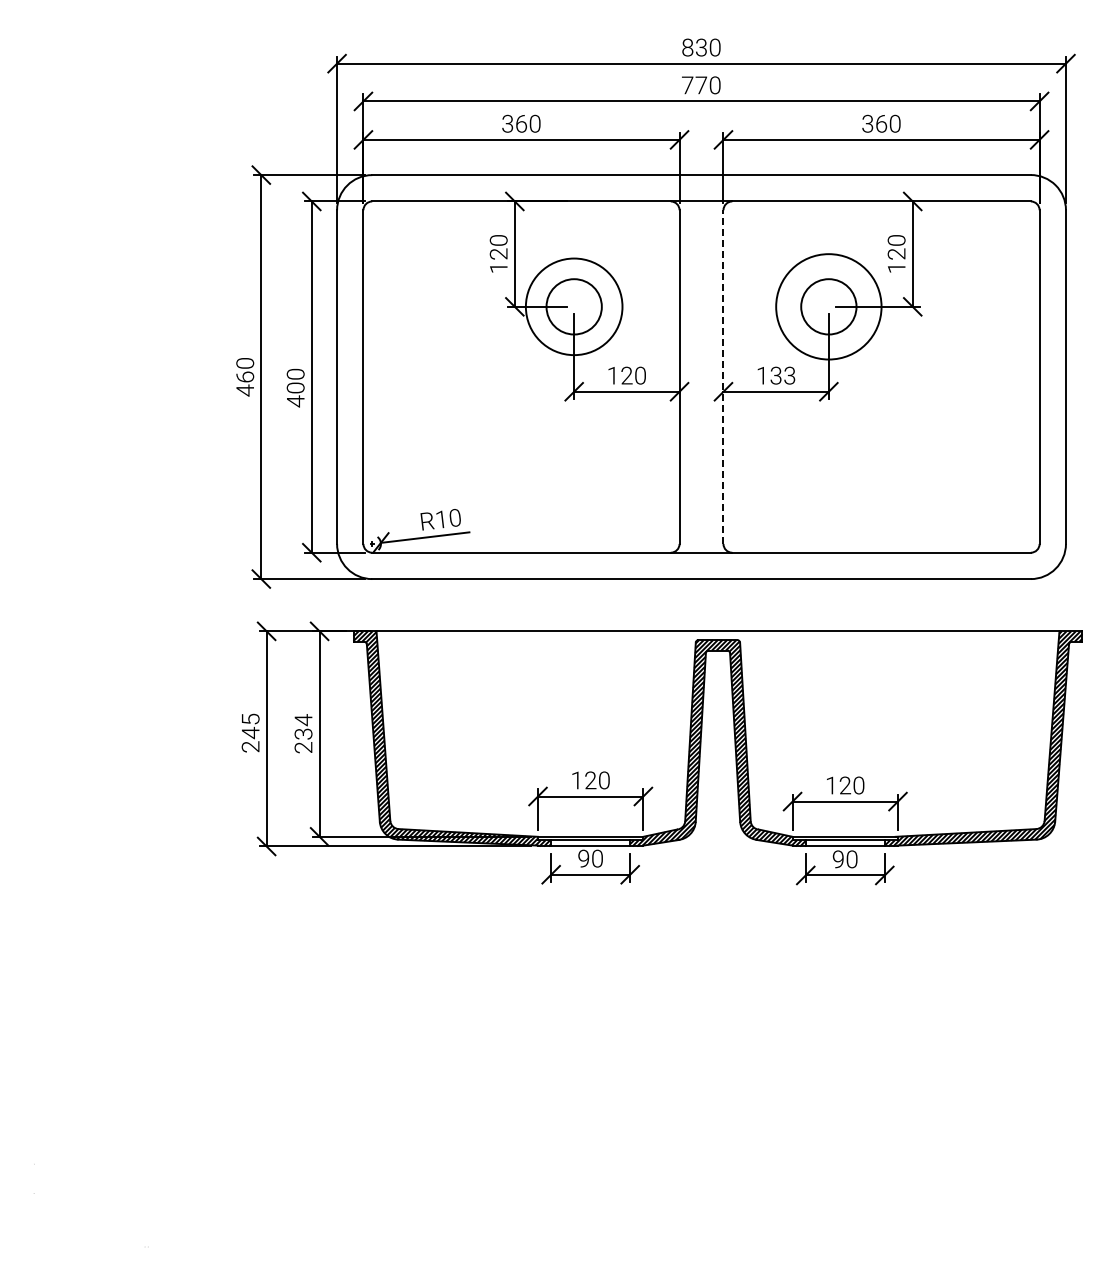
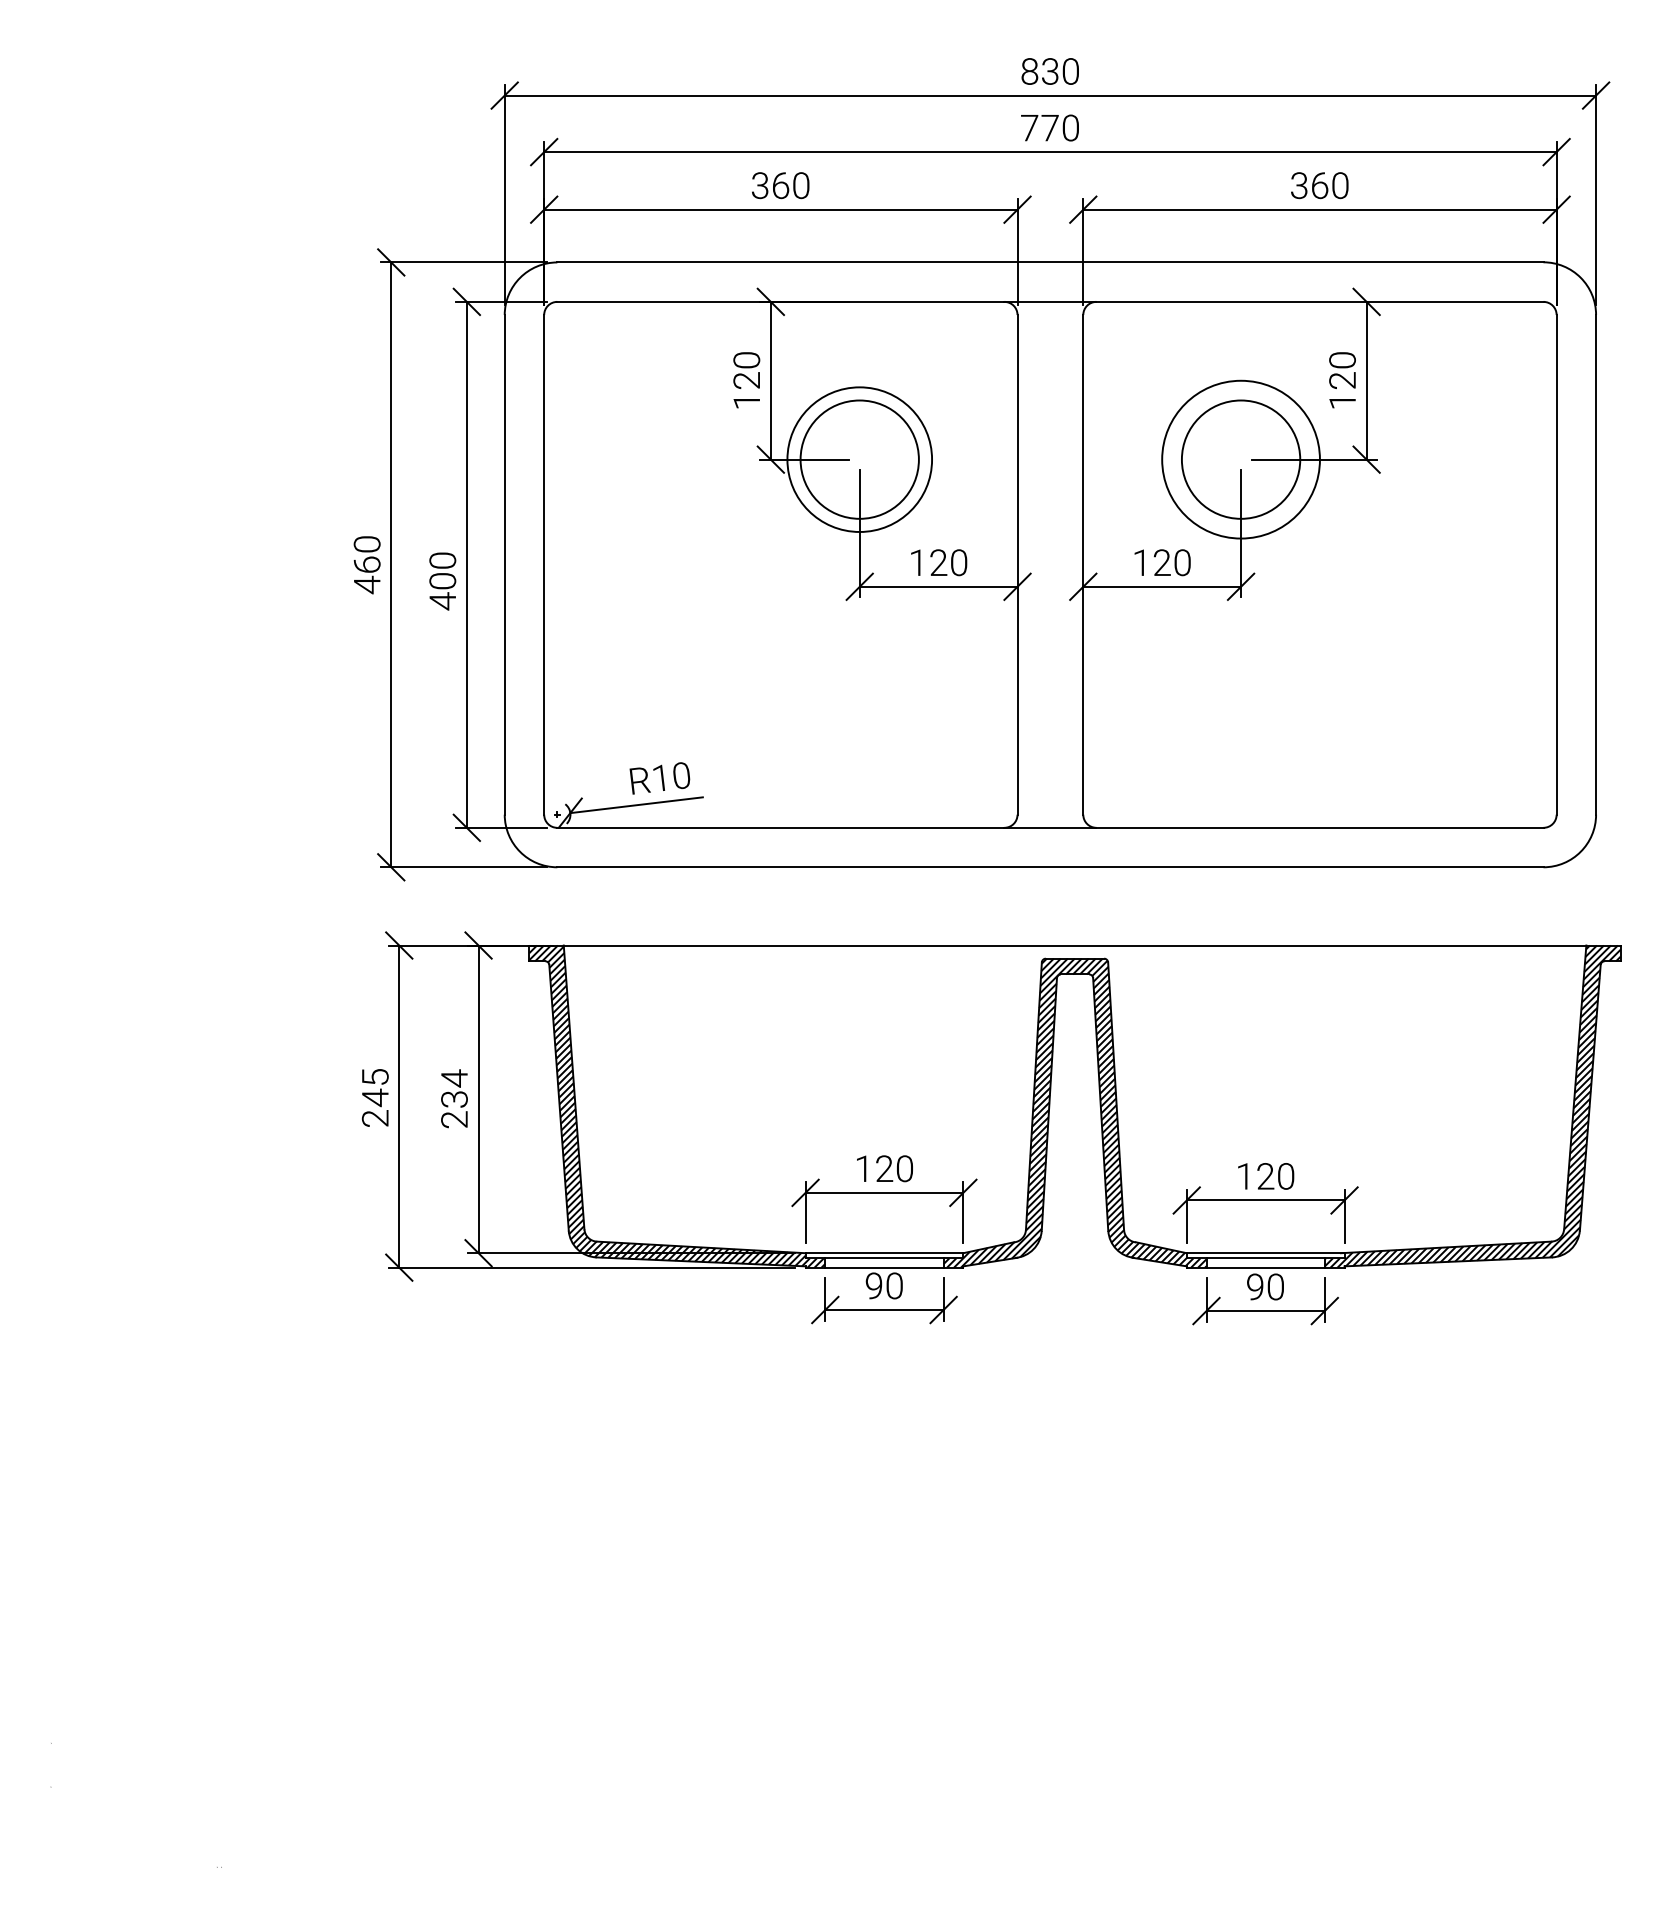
circle: (573, 306) -> (858, 459), size x1.43
circle: (828, 306) -> (1240, 459), size x1.43
text: (782, 375) -> (1171, 562), 133 -> 120
line: (723, 377) -> (1083, 565), dashed -> solid

